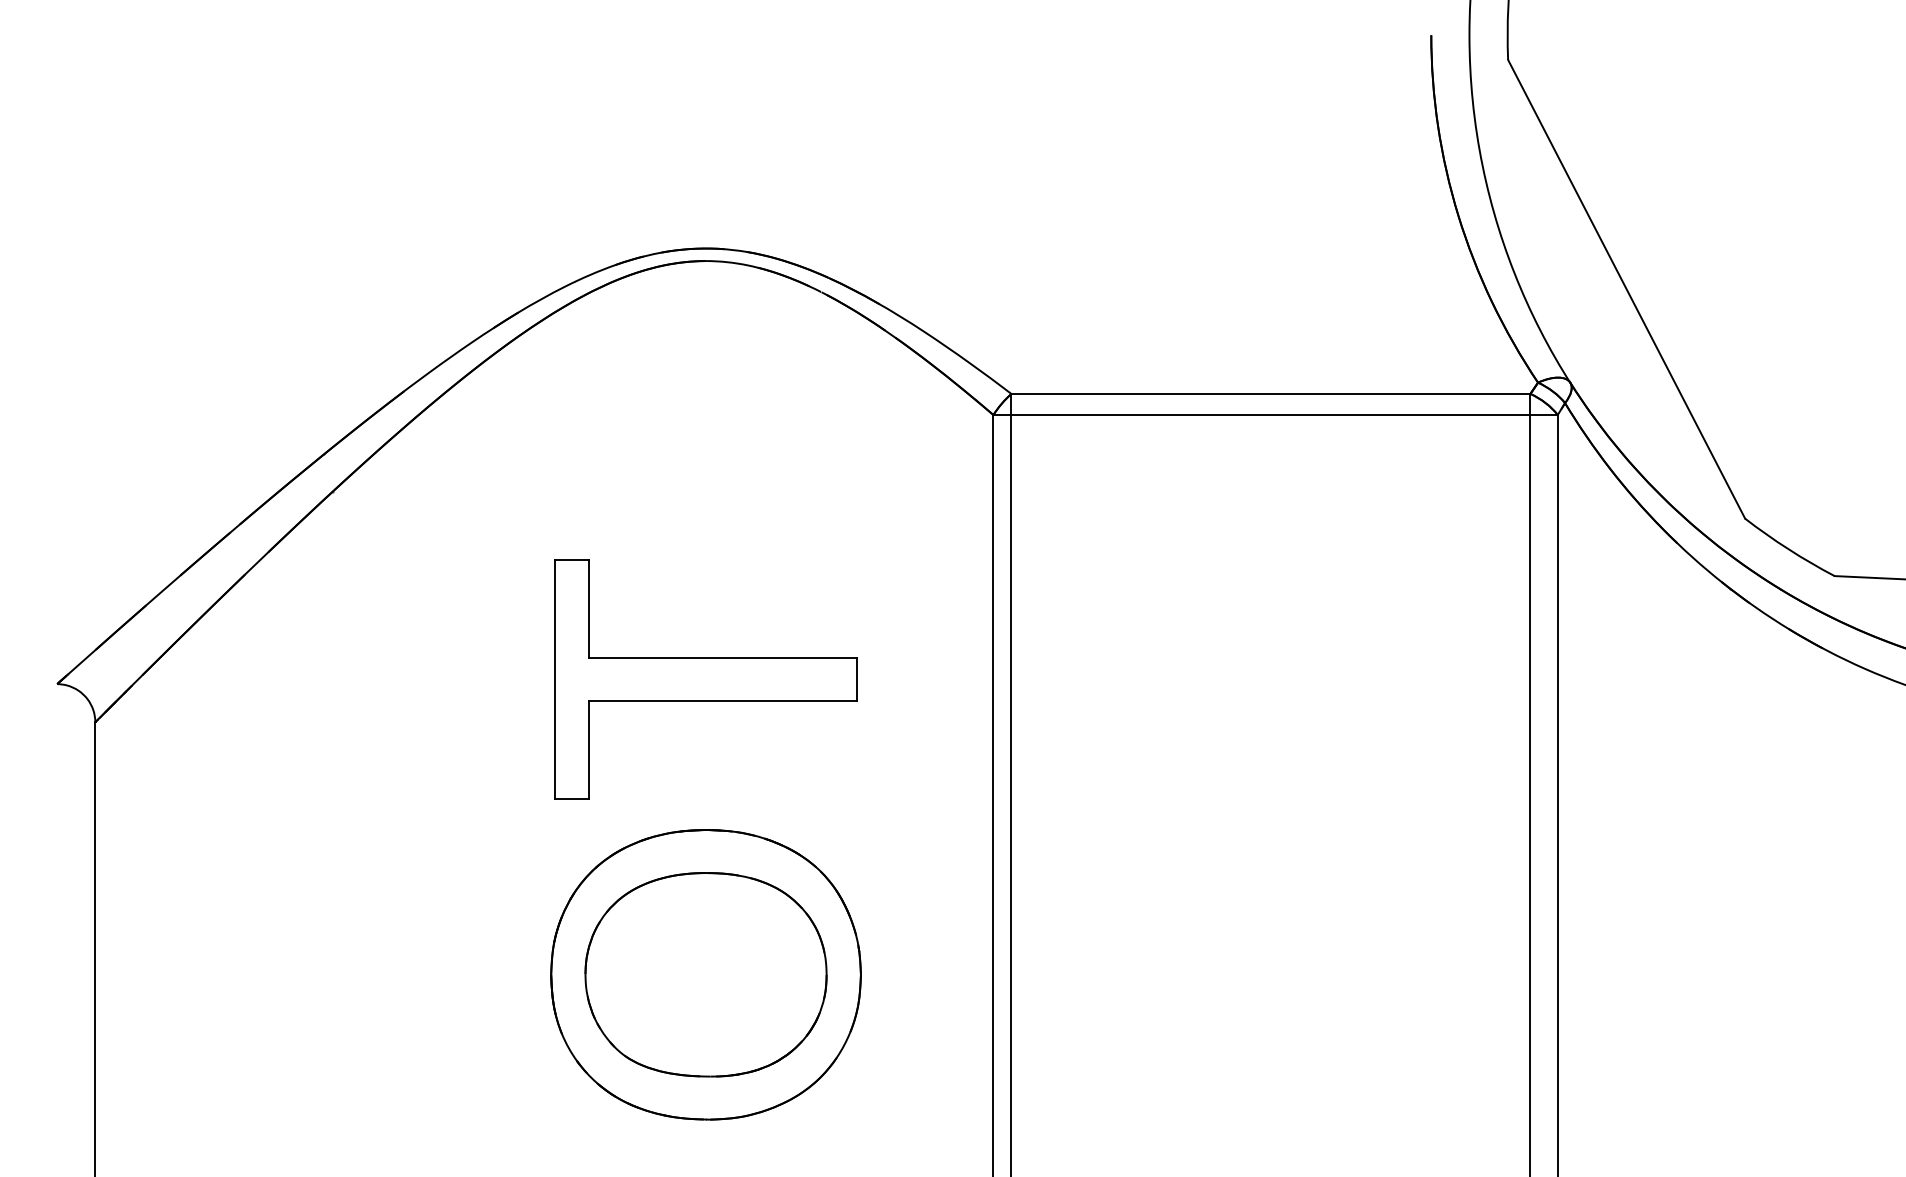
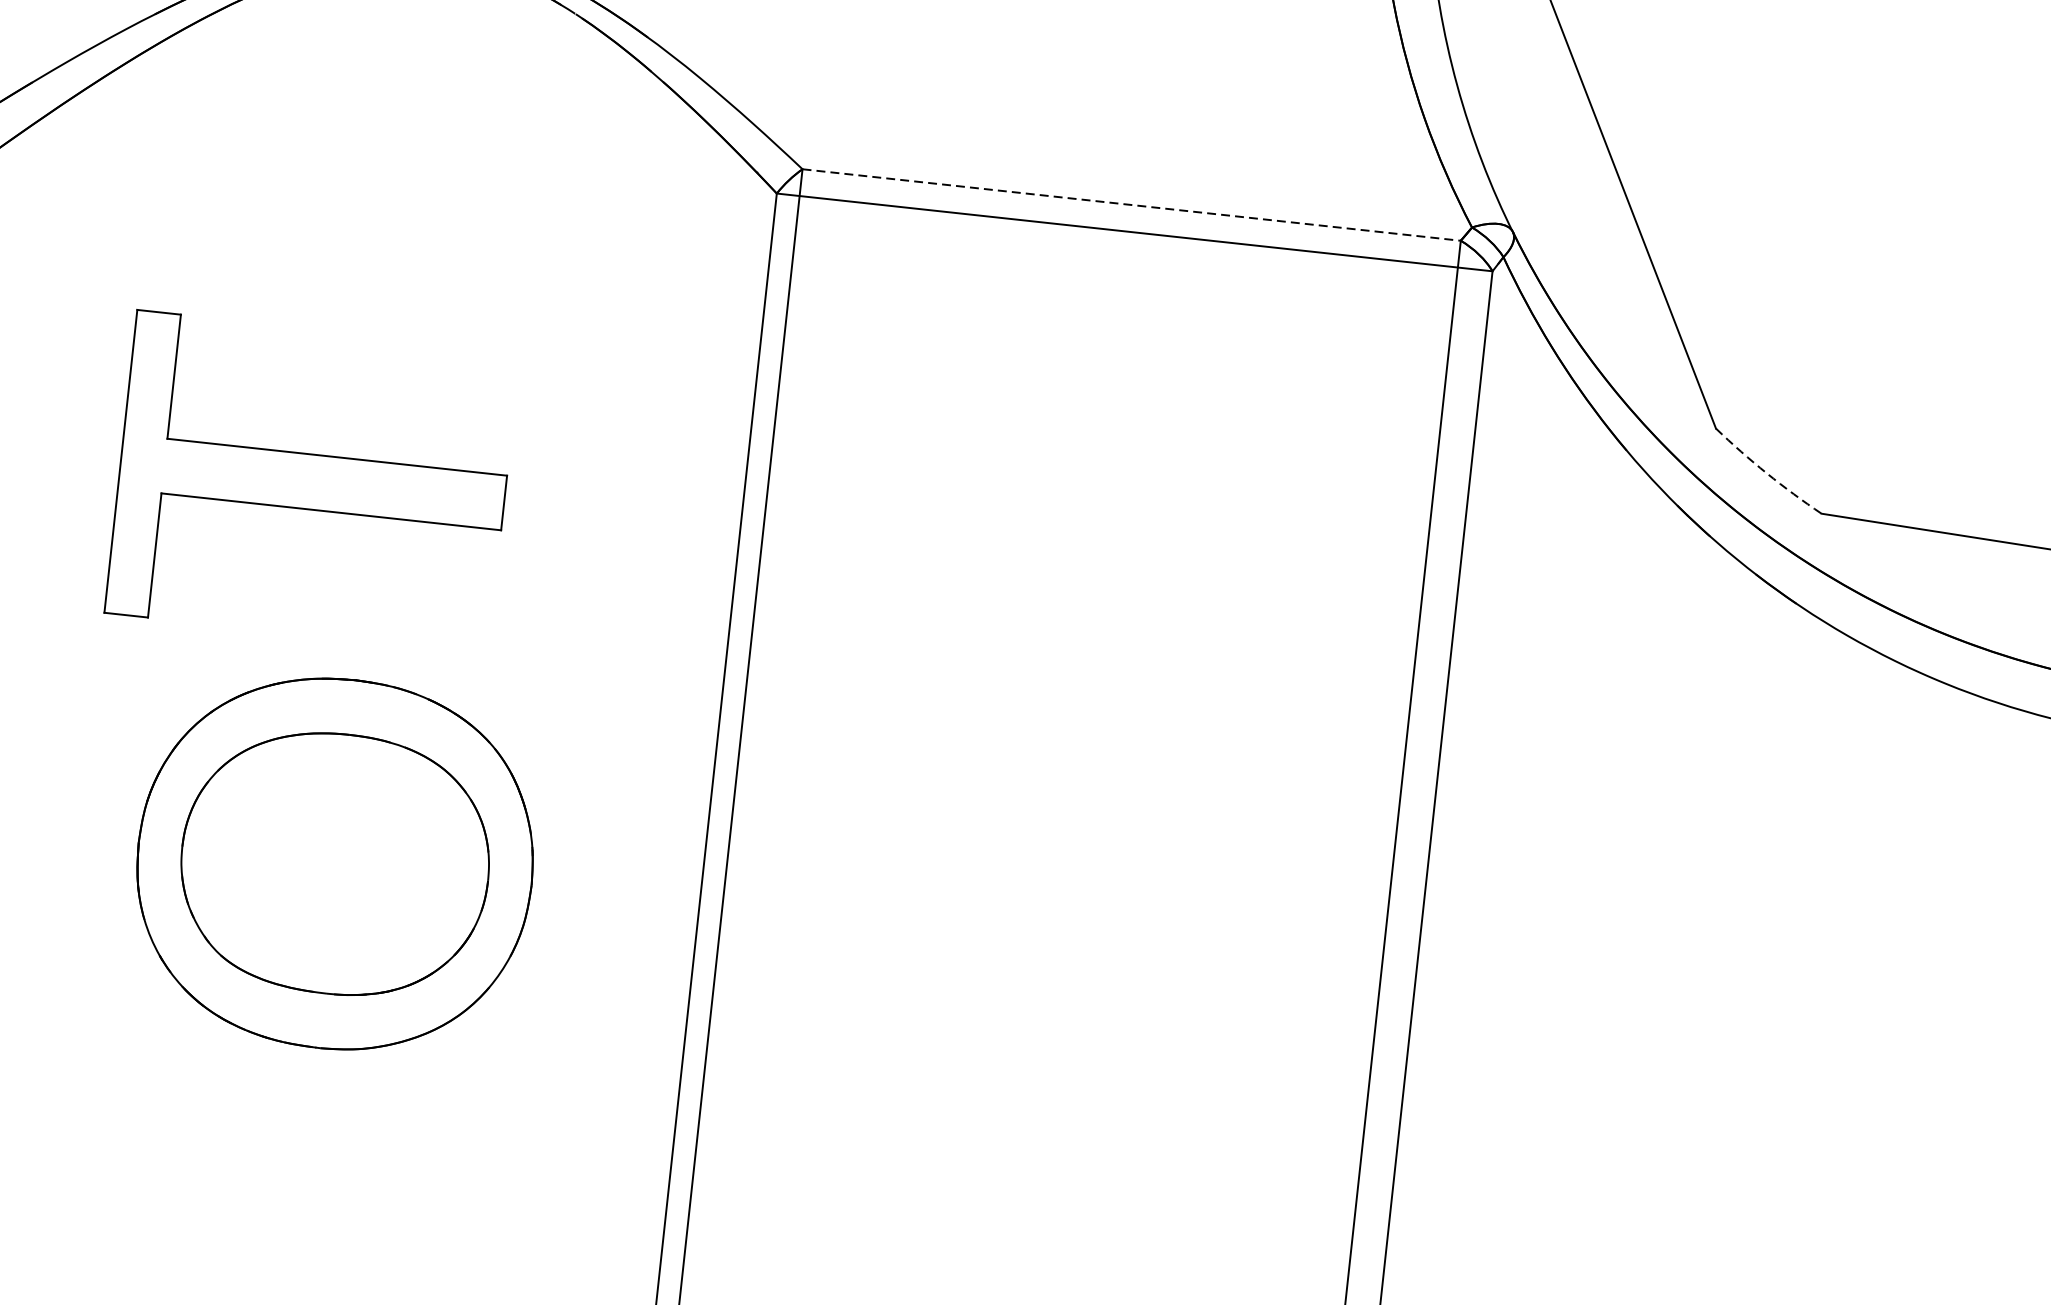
line: (1271, 393) -> (1132, 204), solid -> dashed
arc: (1788, 549) -> (1766, 473), solid -> dashed
part: (705, 679) -> (311, 482), moved

